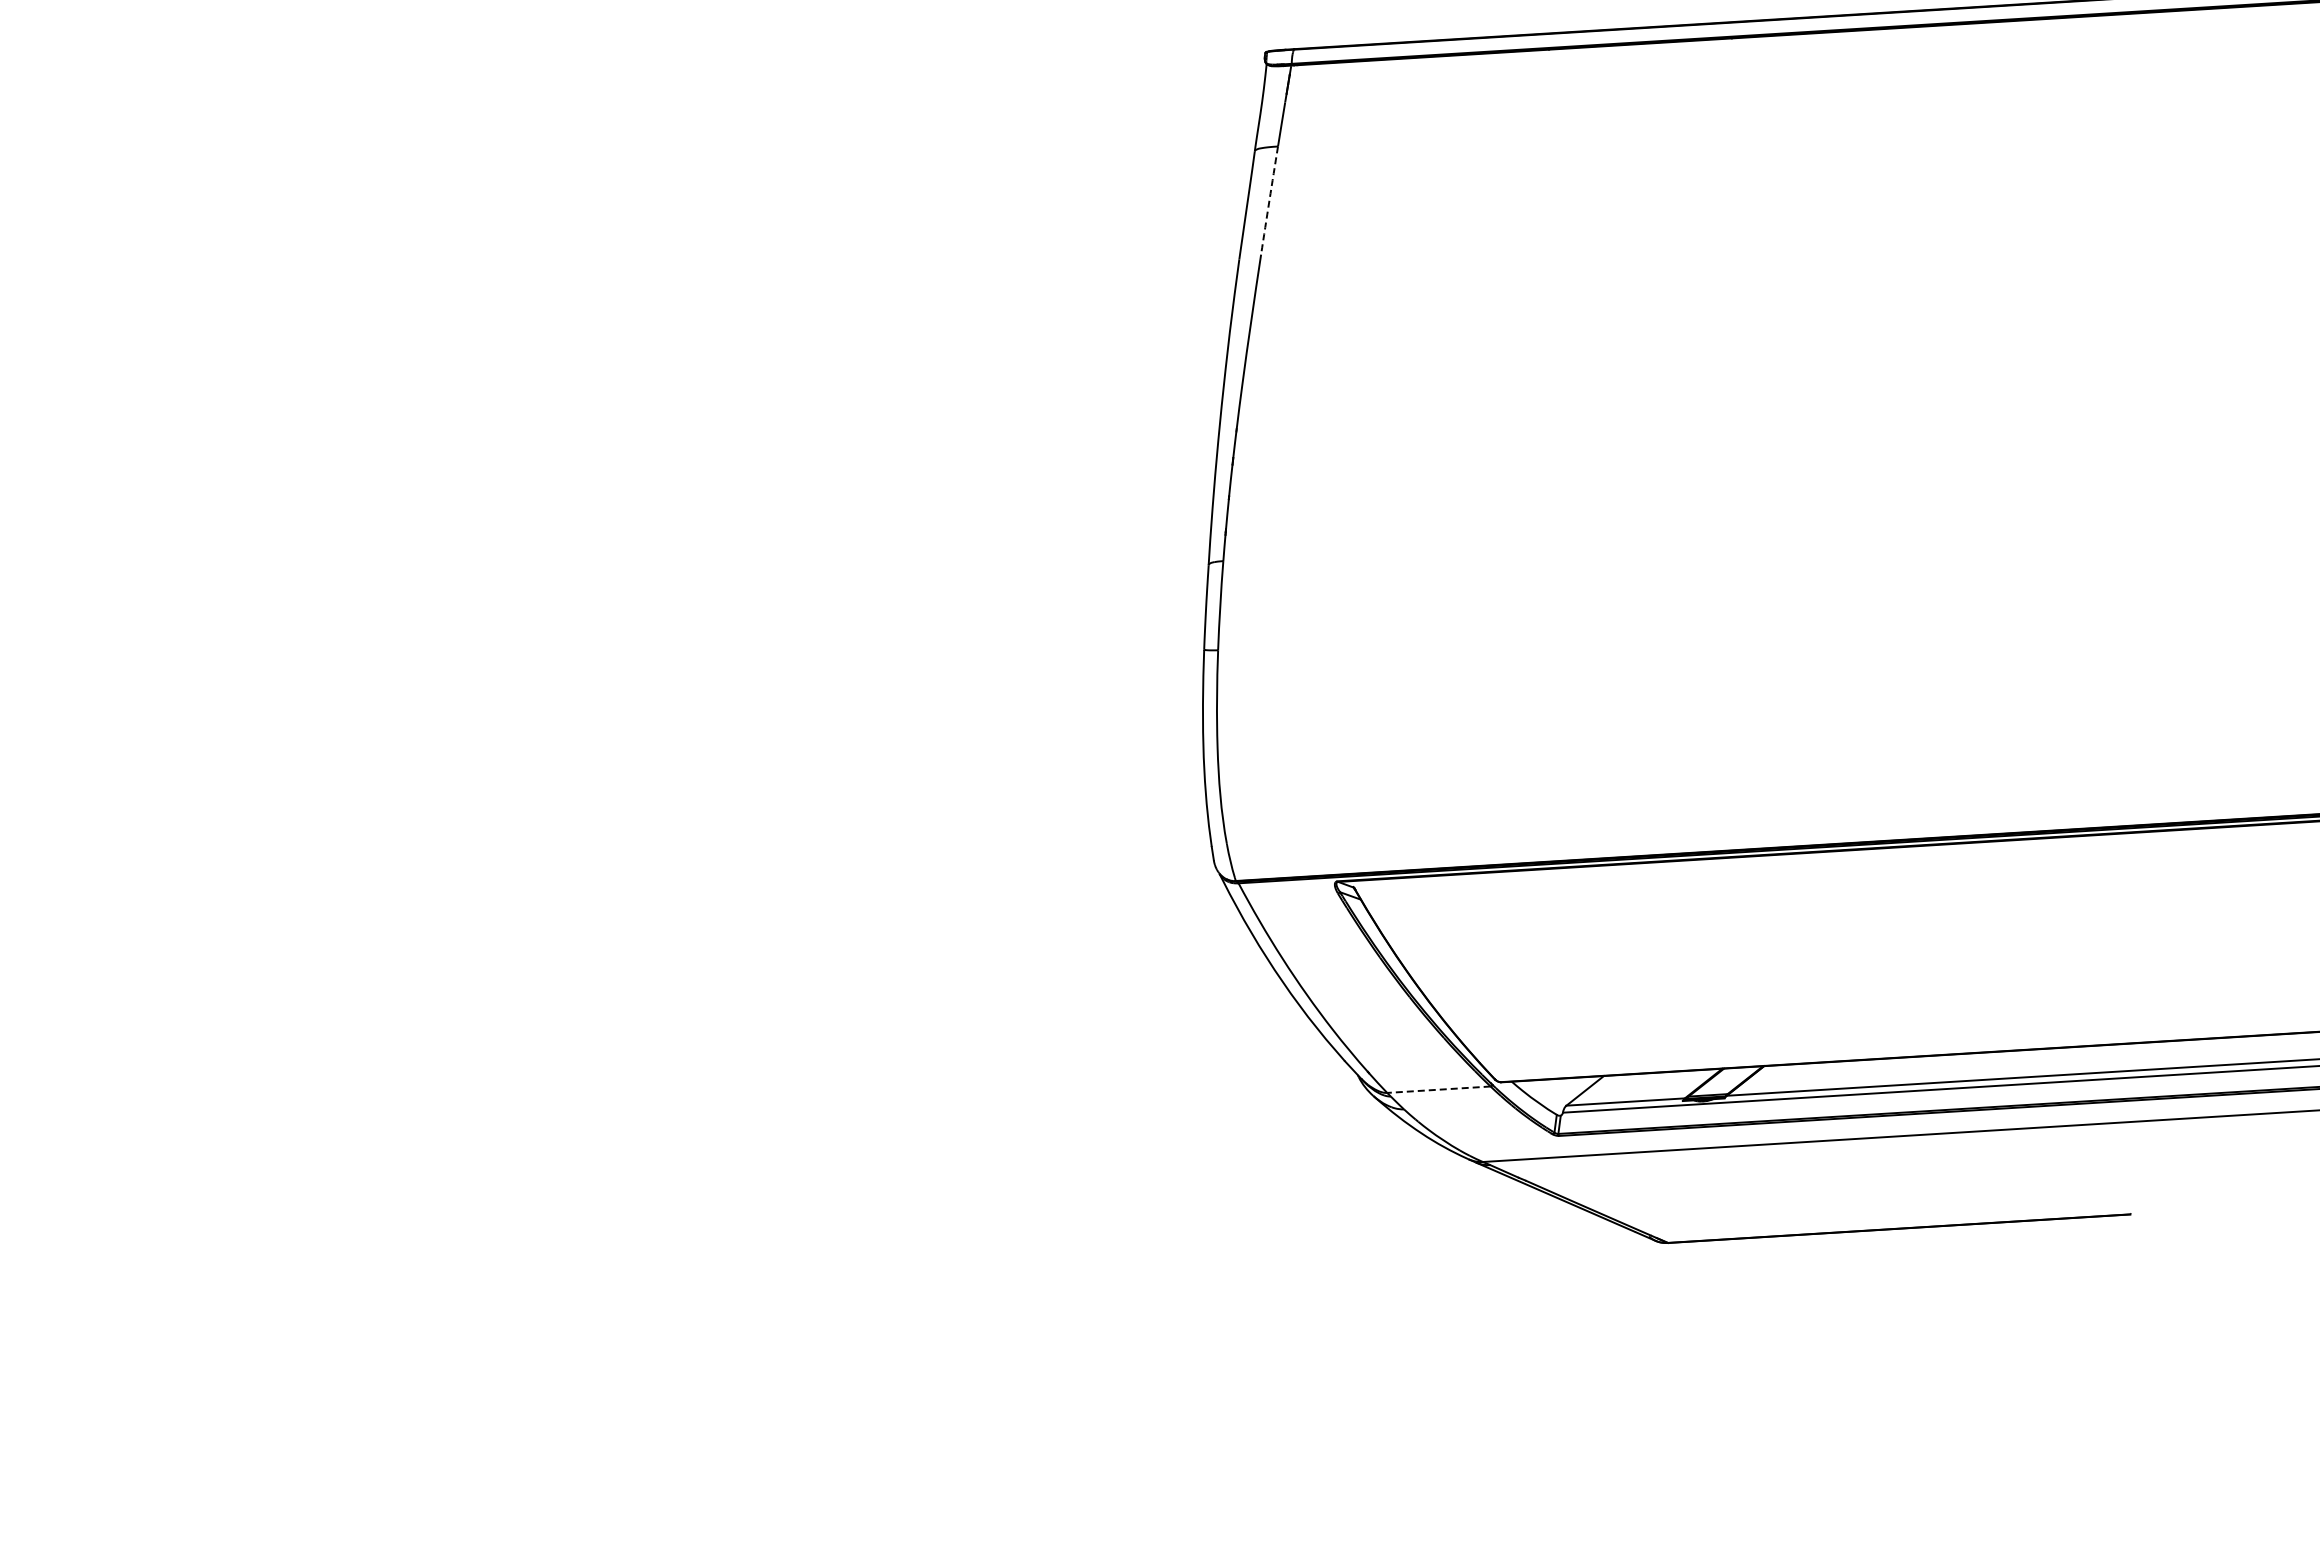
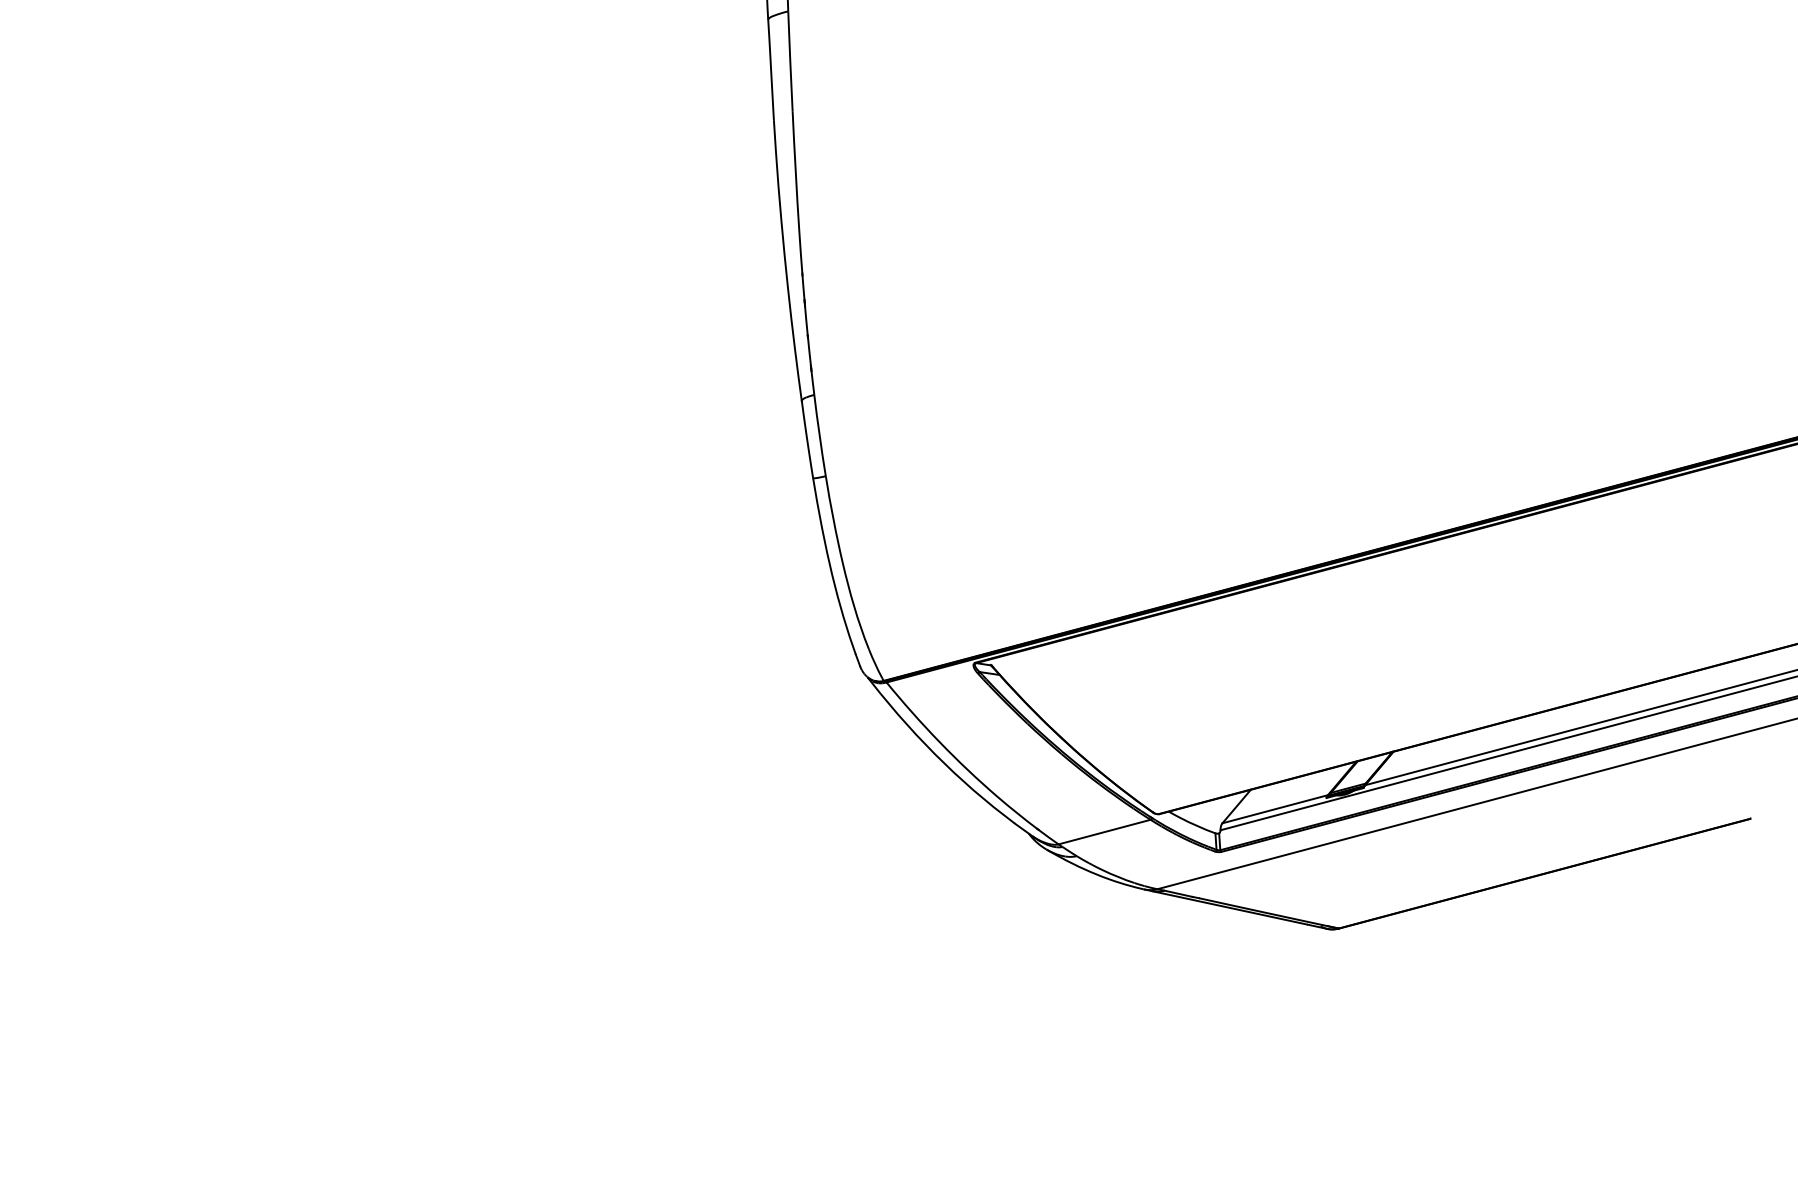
arc: (1269, 200) -> (790, 61), dashed -> solid
line: (1438, 1089) -> (1104, 831), dashed -> solid

